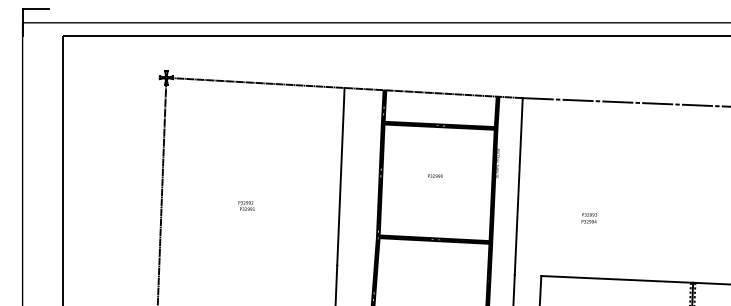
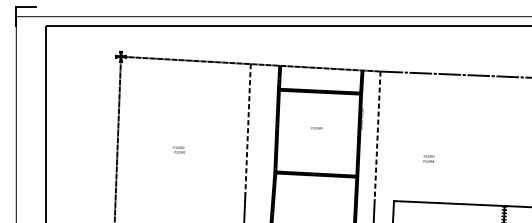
line: (340, 176) -> (247, 128), solid -> dashed
line: (518, 186) -> (377, 135), solid -> dashed

